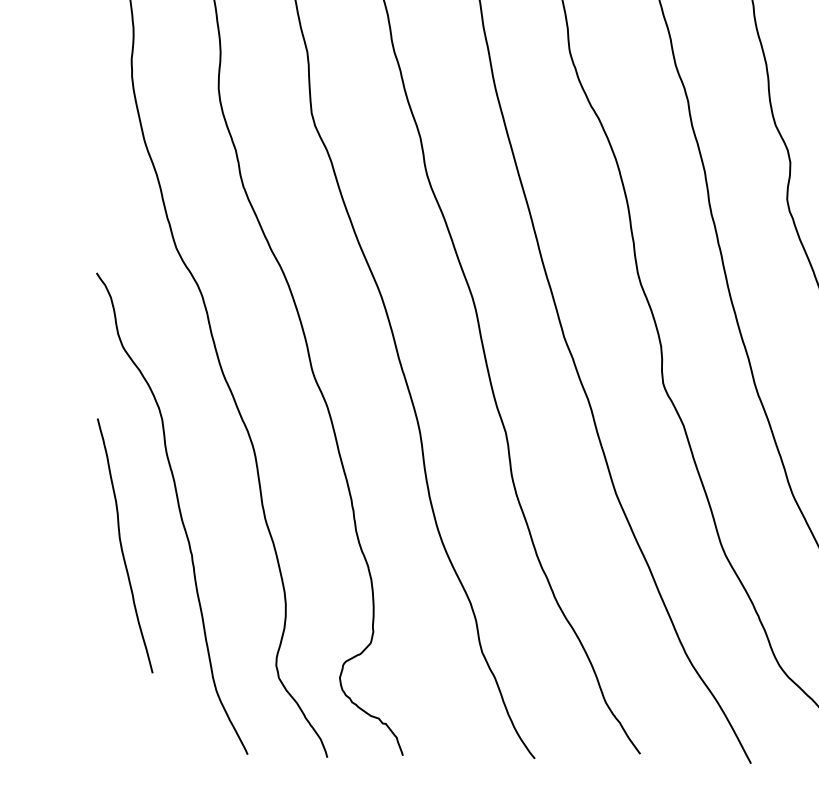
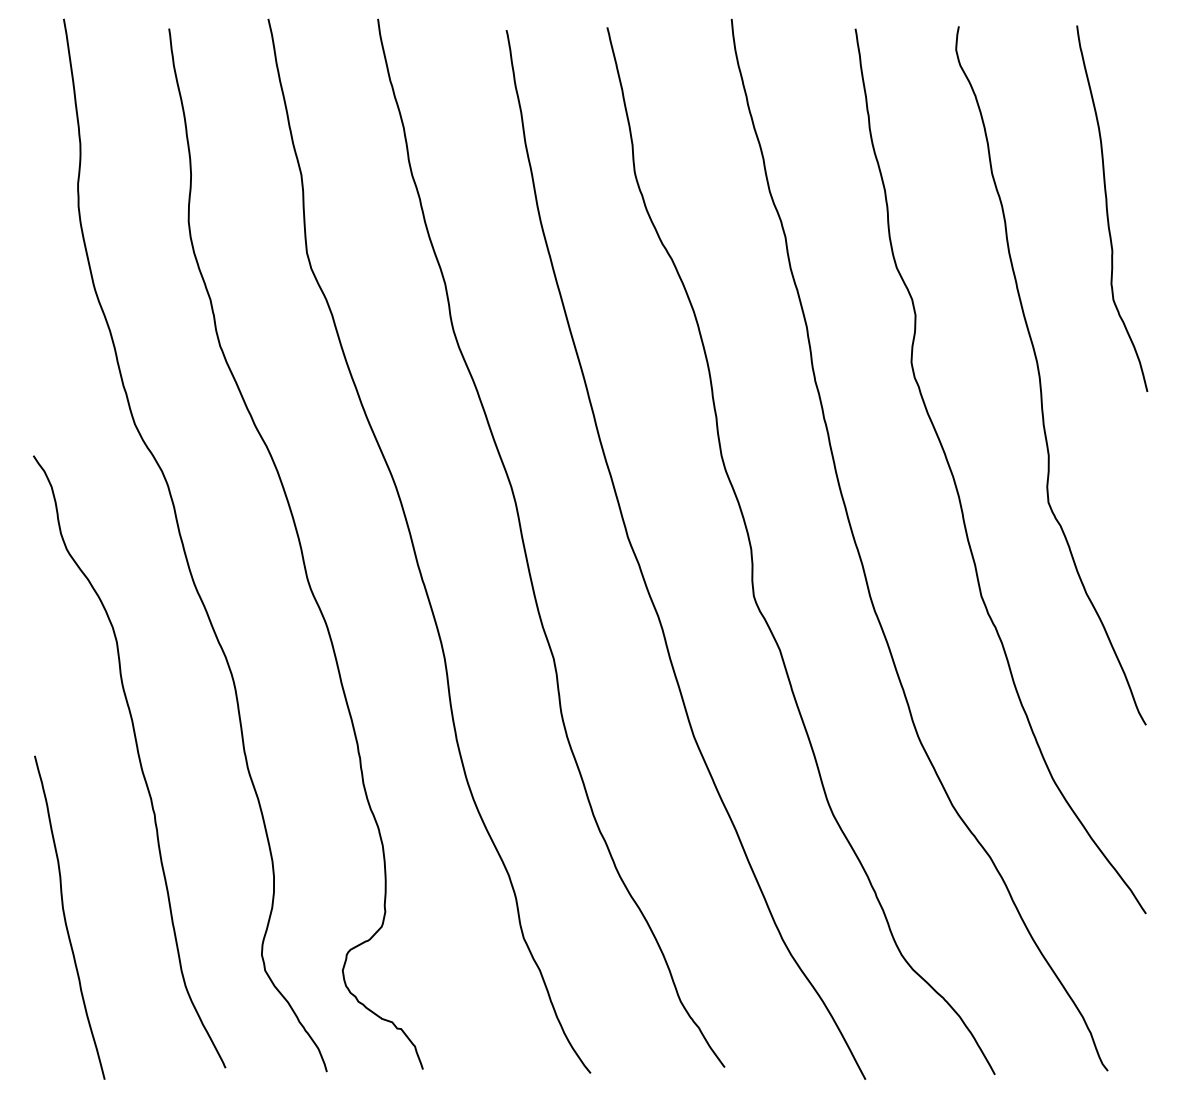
curve: (121, 545) -> (65, 917), moved

